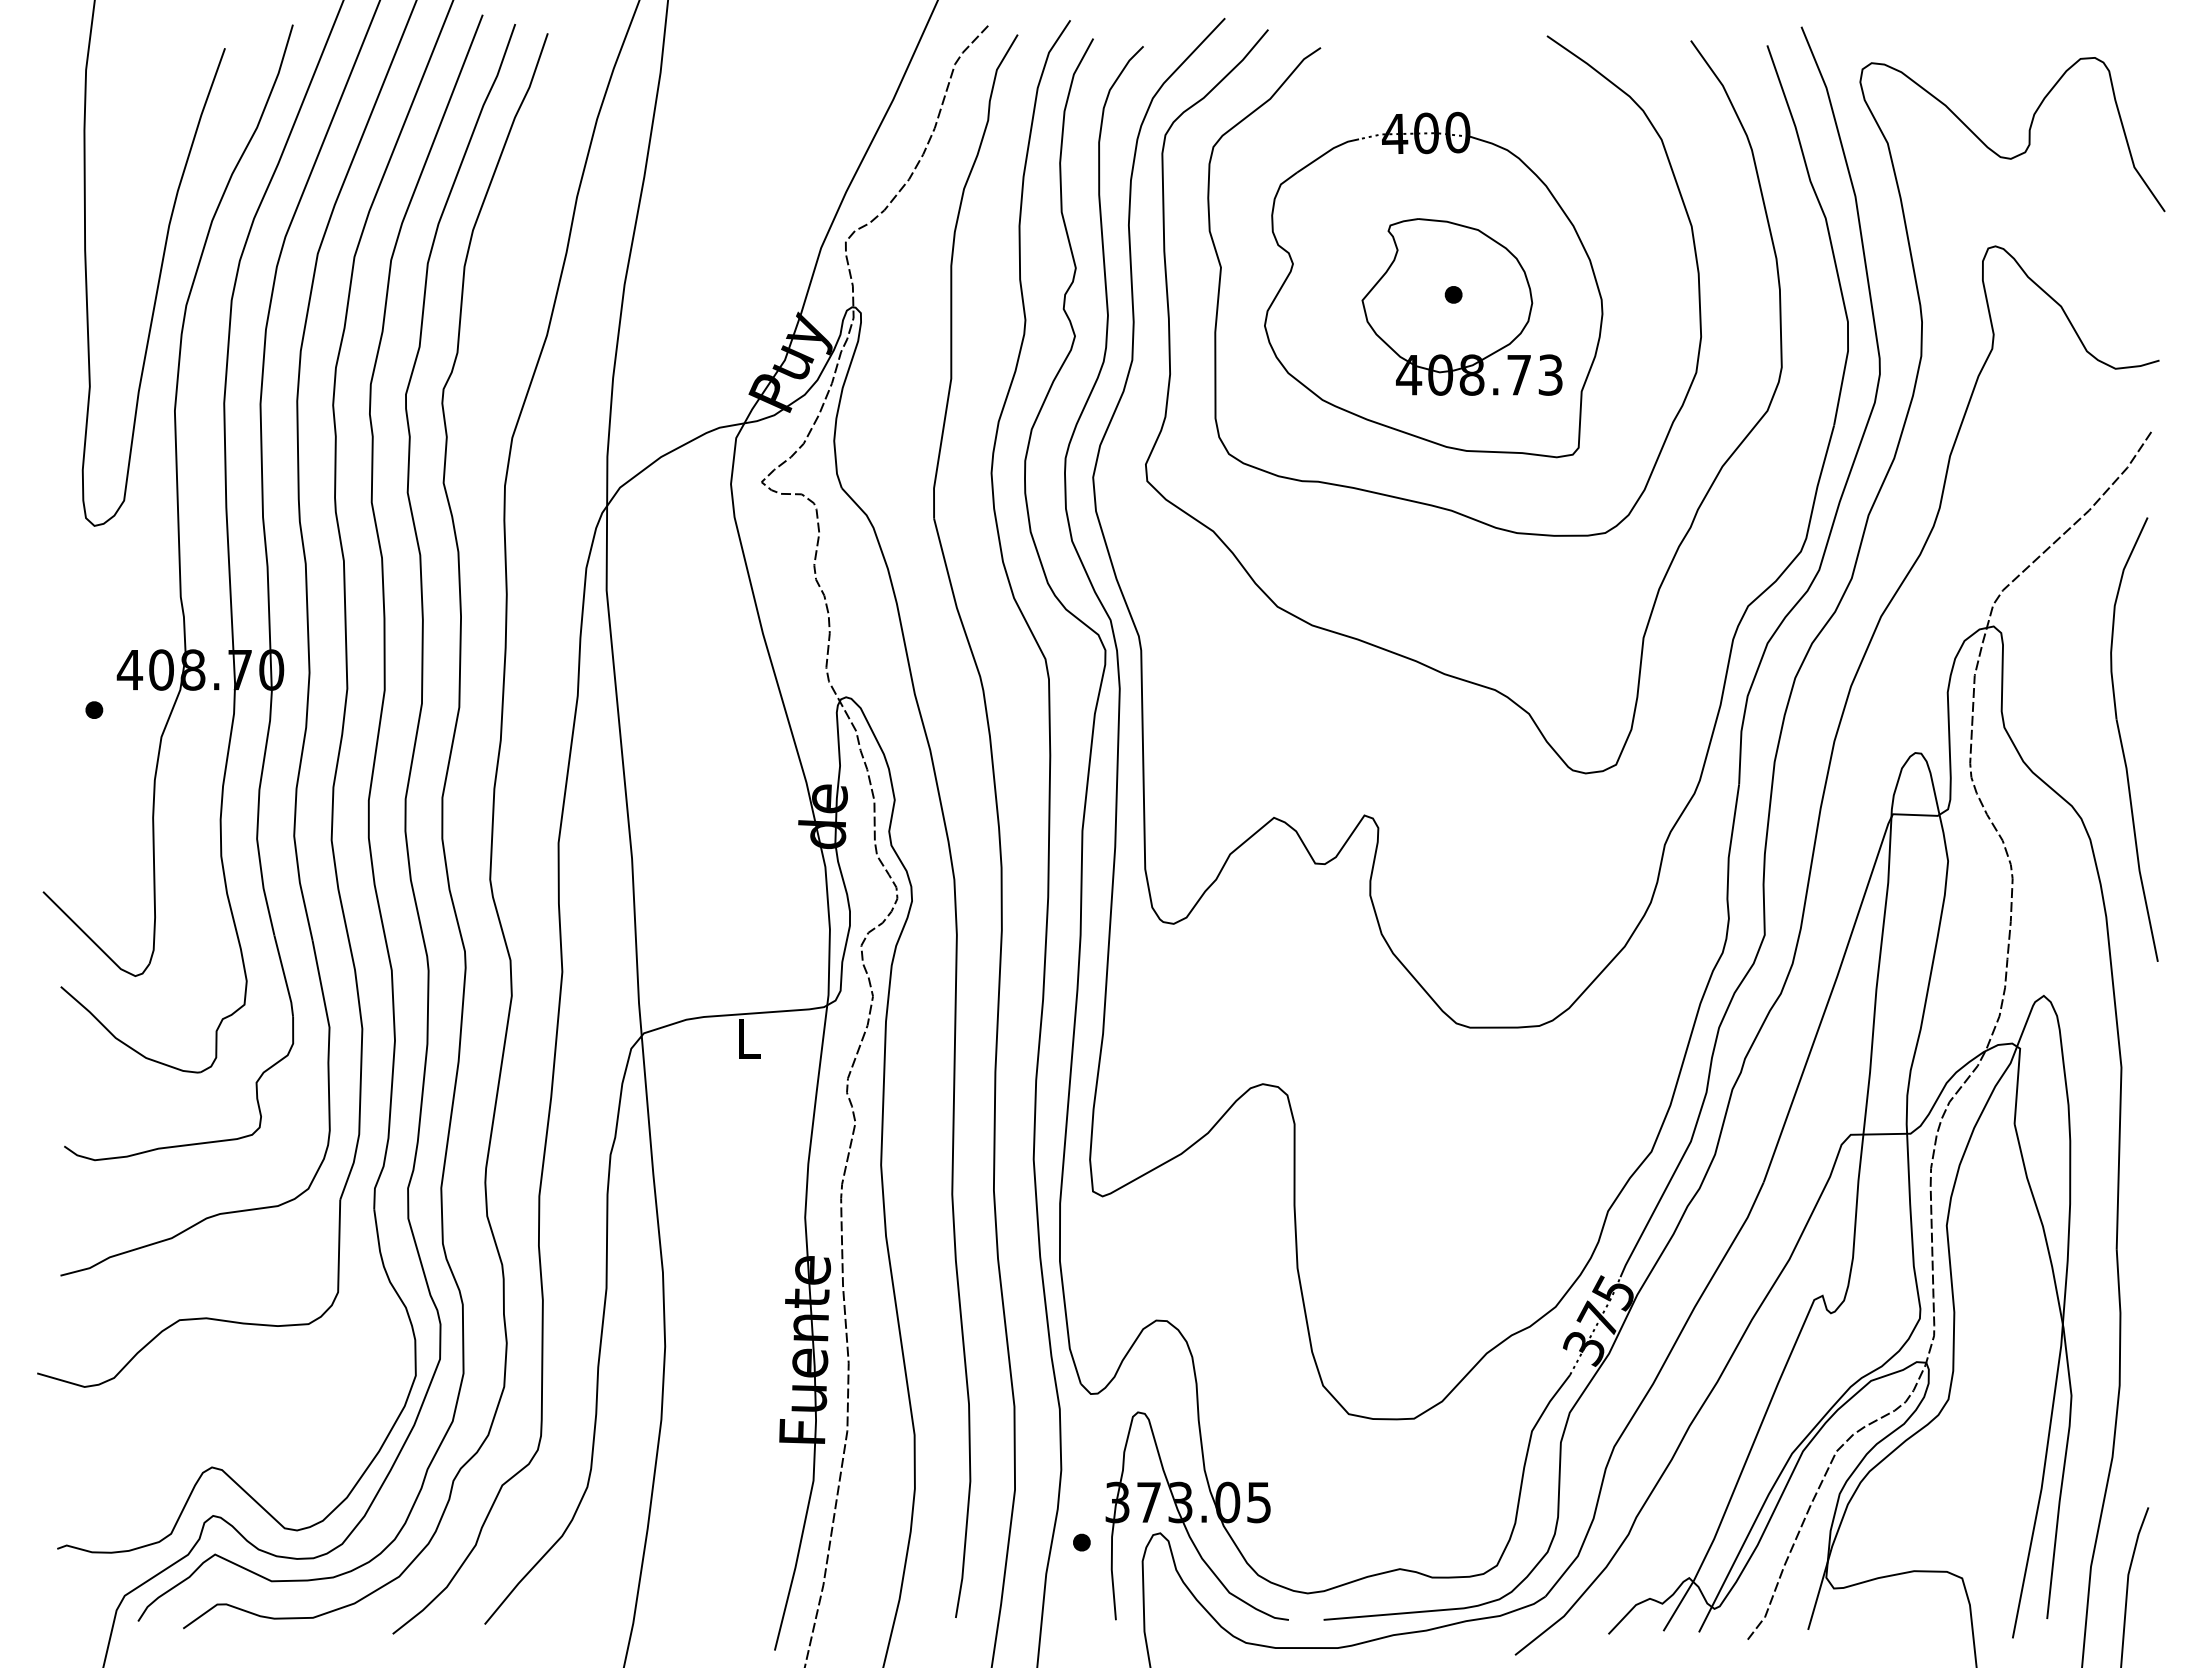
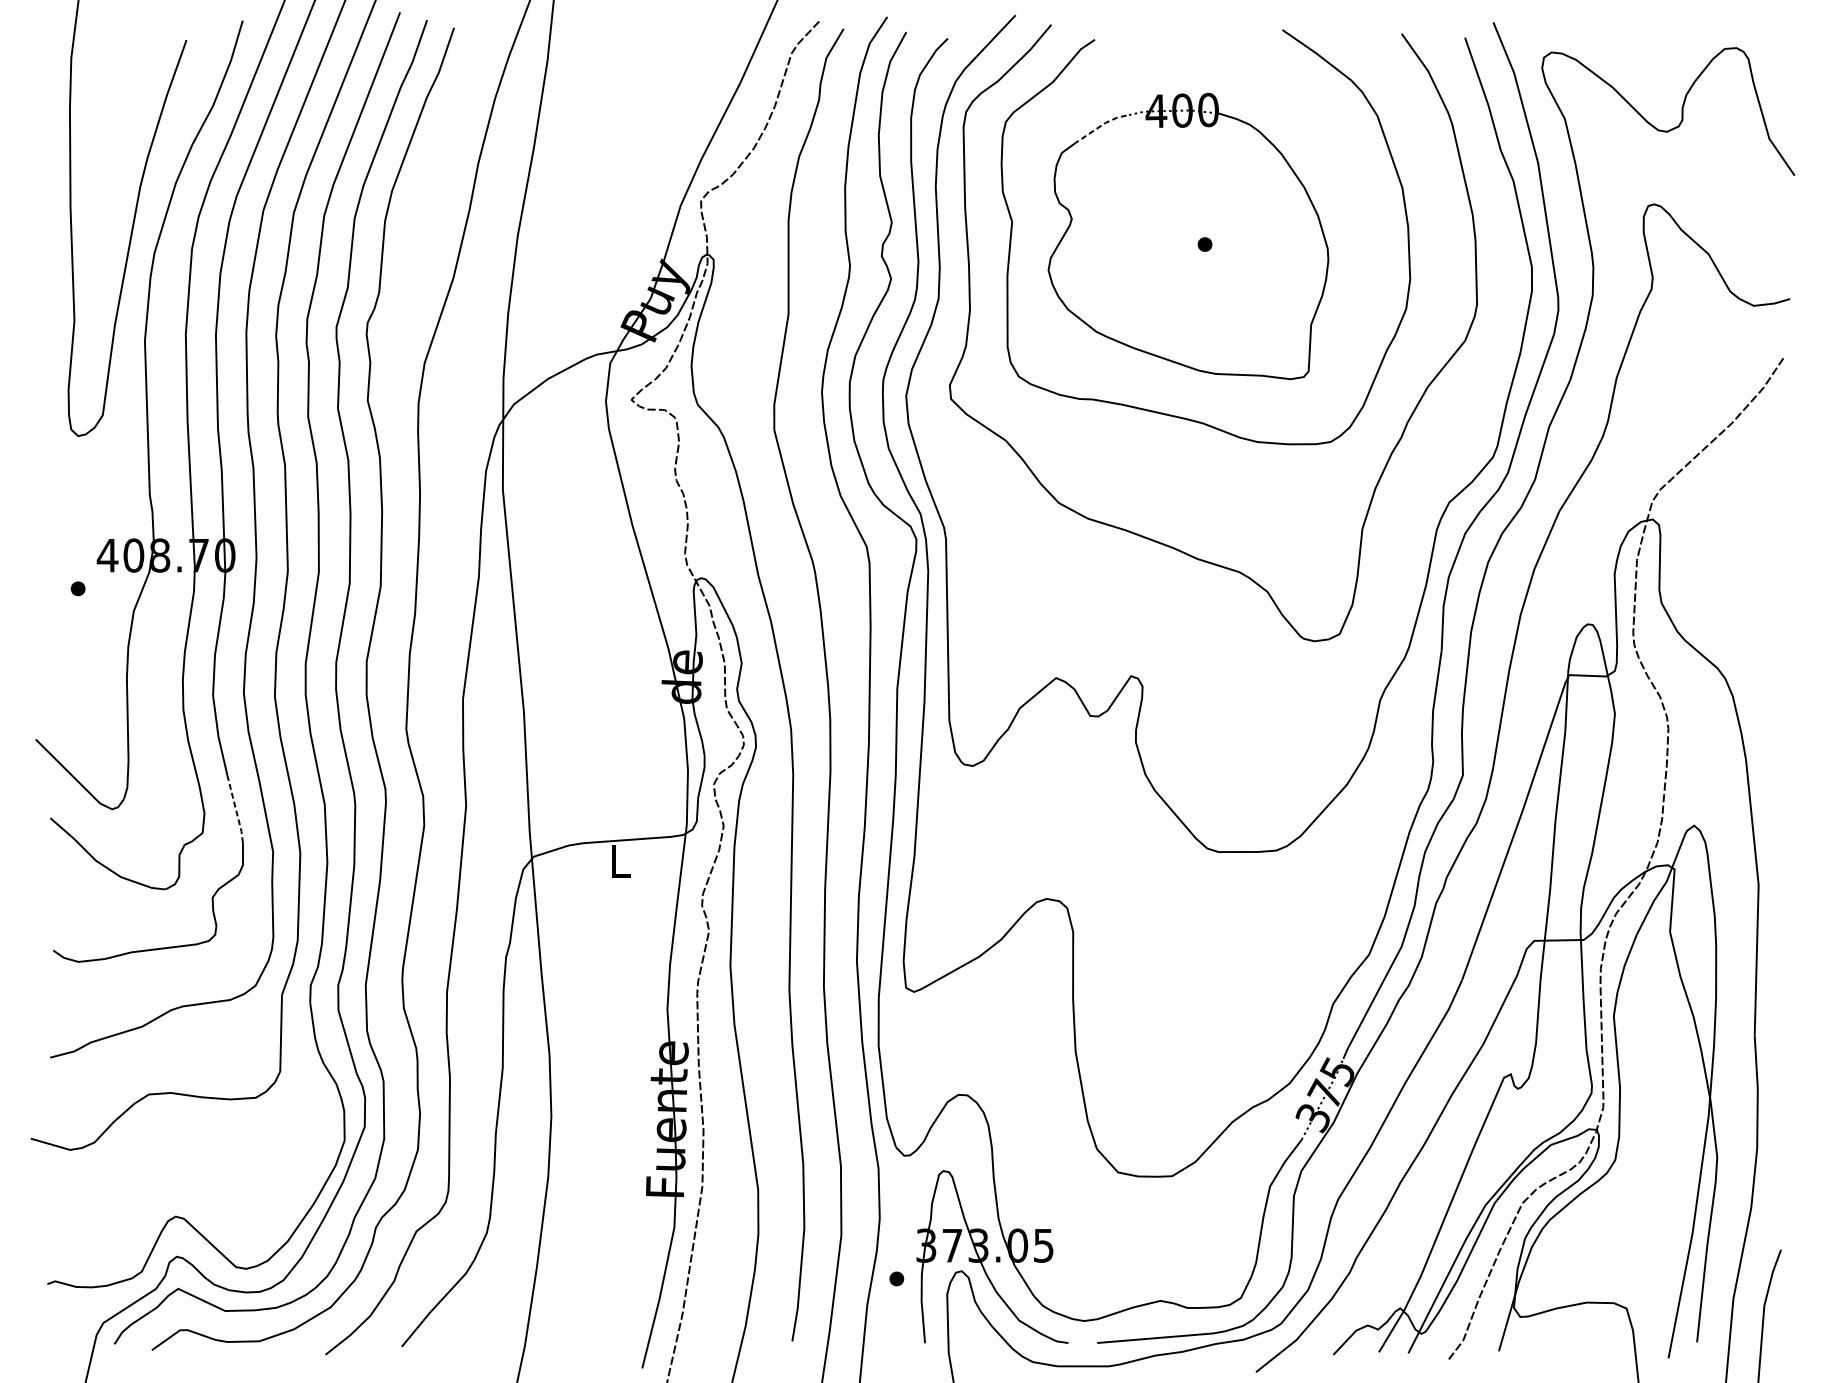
line: (1327, 152) -> (1100, 126), solid -> dashed
part: (1461, 306) -> (1211, 254), removed
part: (2122, 742) -> (1759, 615), removed
line: (284, 976) -> (235, 809), solid -> dashed

